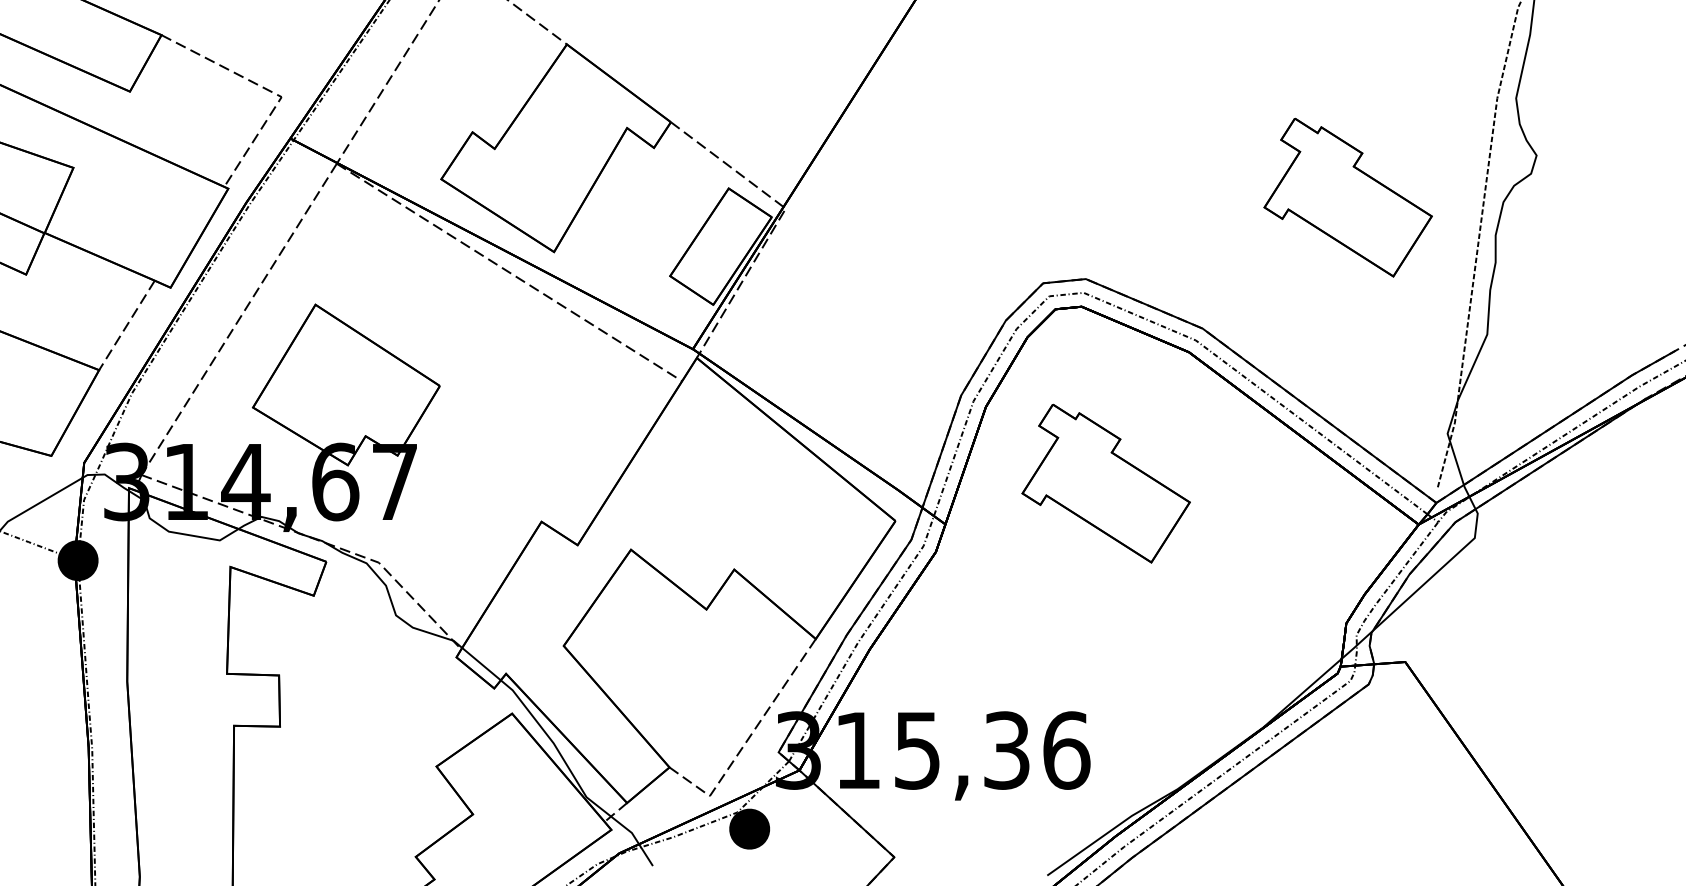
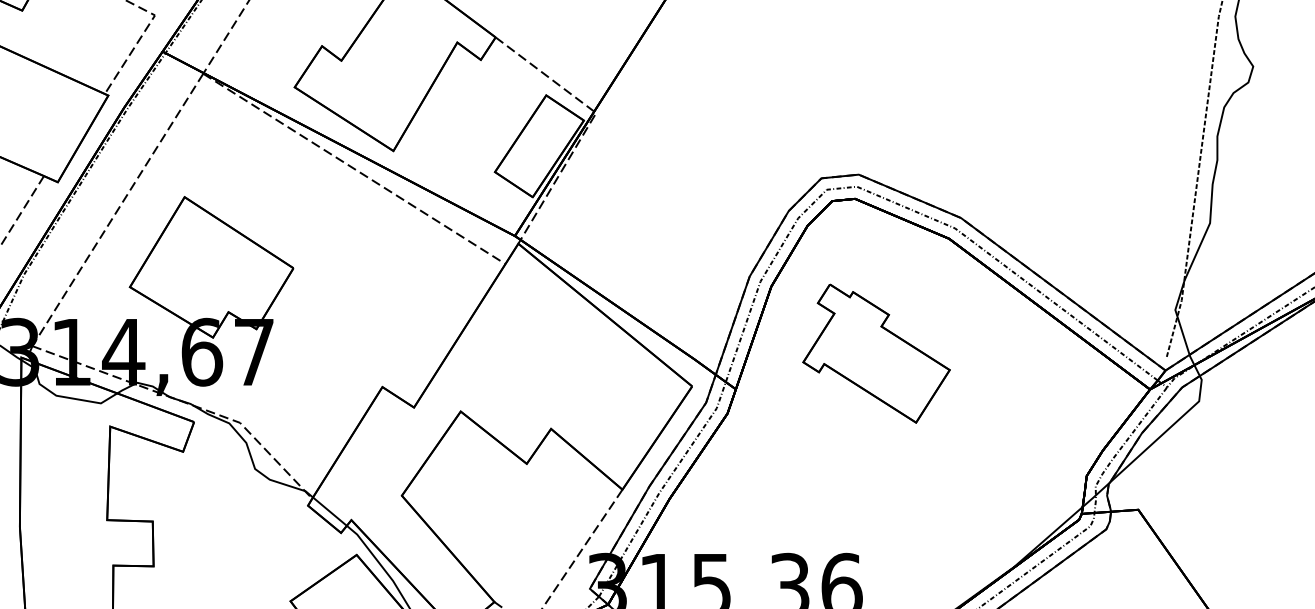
part: (1347, 197) -> (1087, 103), removed

